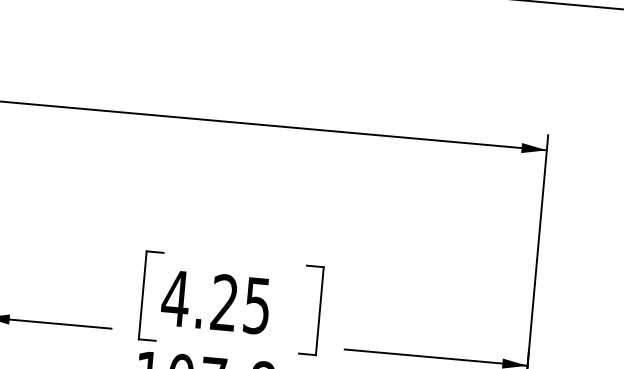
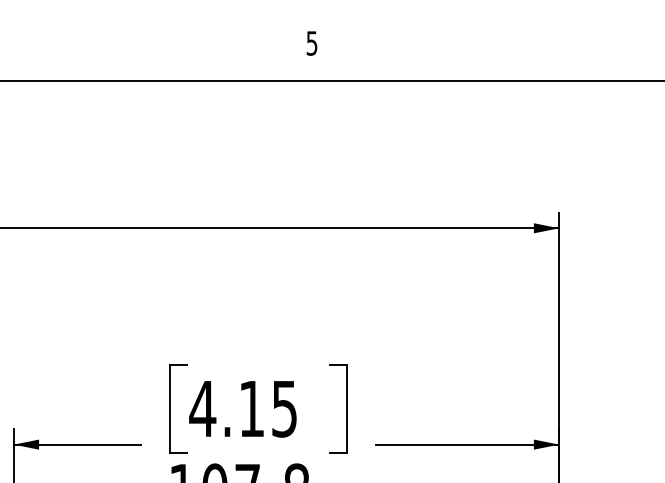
text: (224, 302) -> (251, 408), 4.25 -> 4.15

